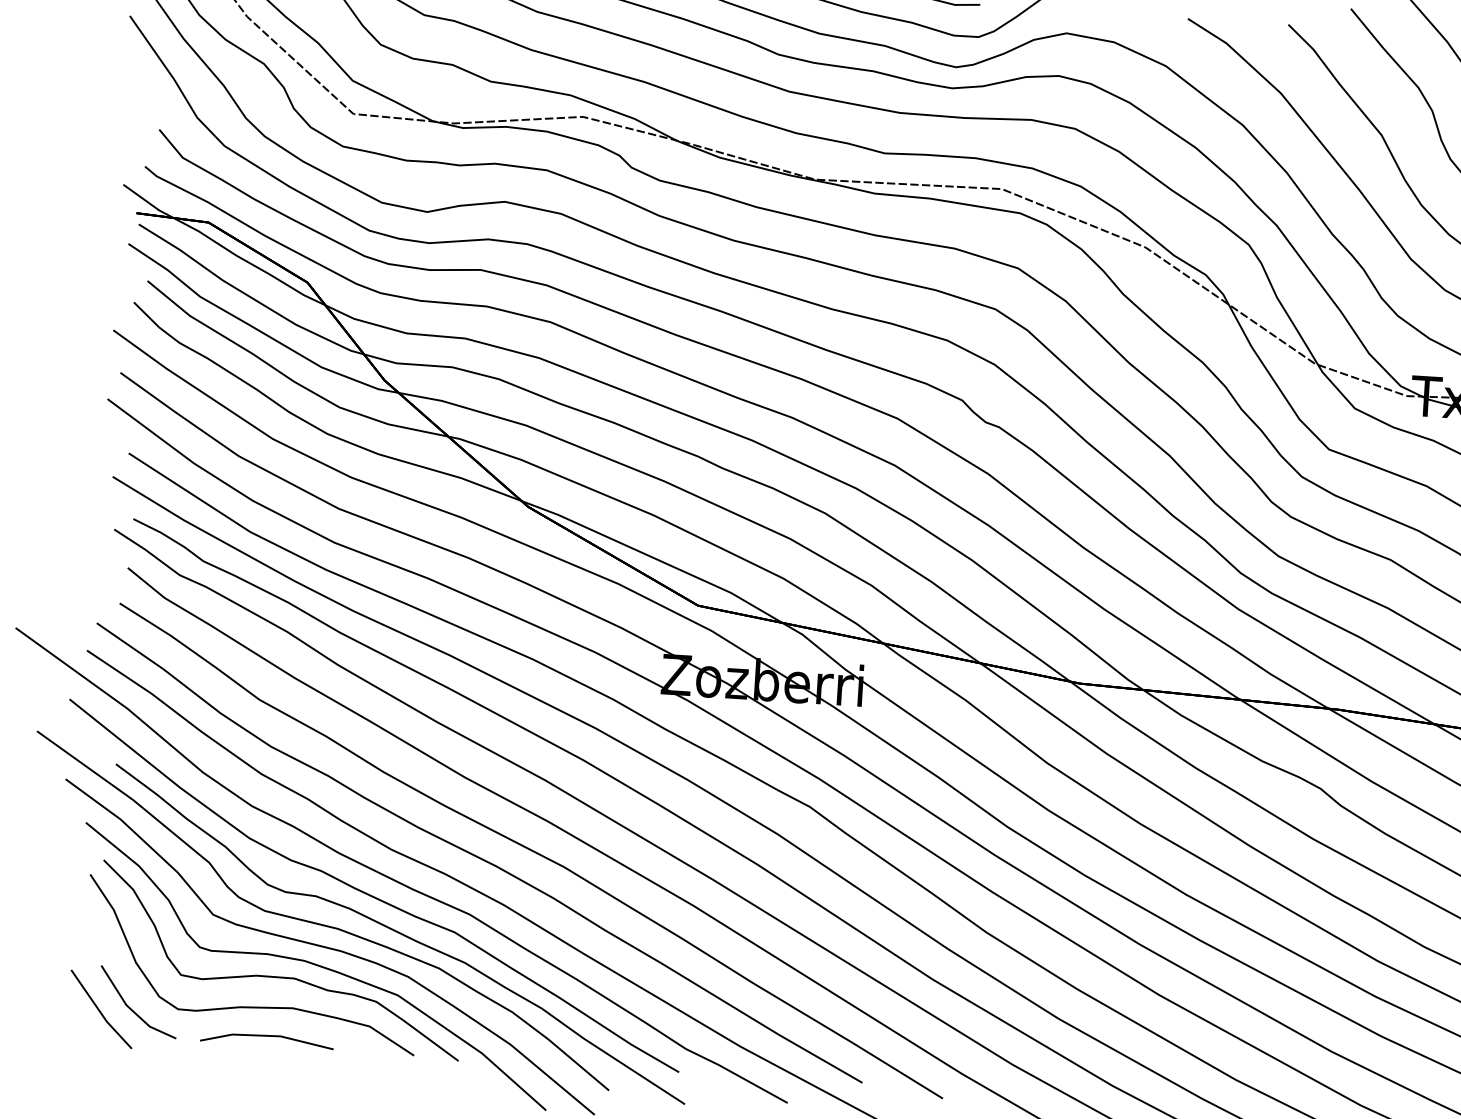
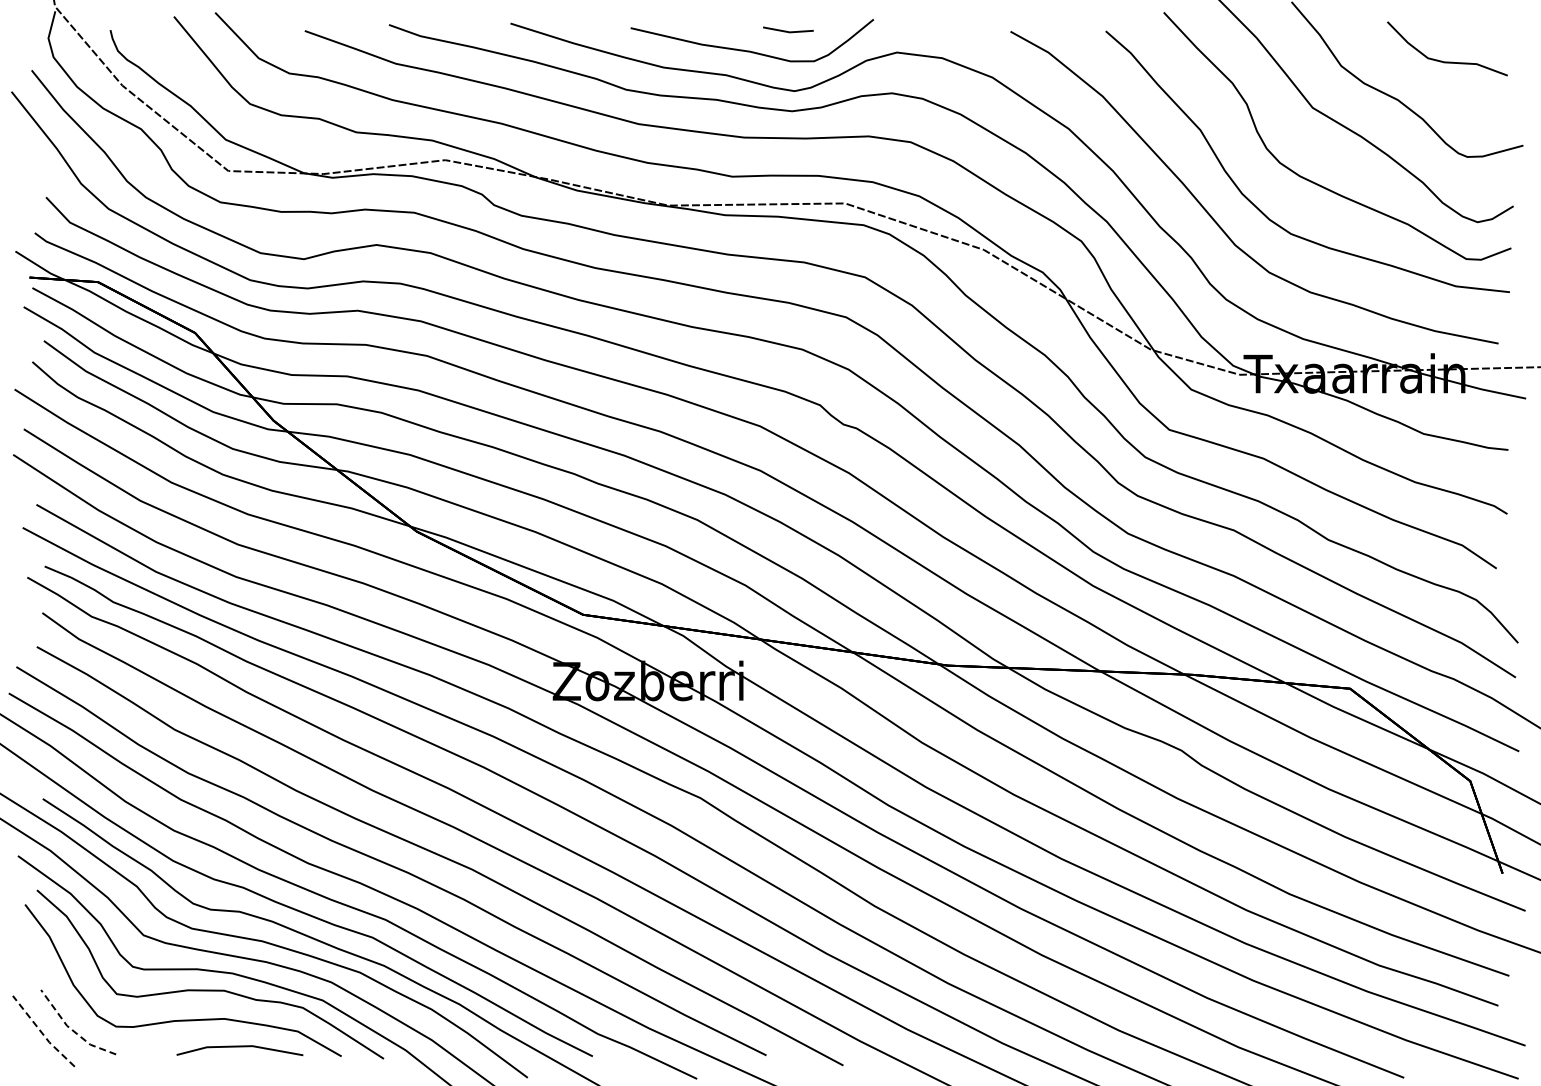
line: (130, 1009) -> (71, 1029), solid -> dashed
line: (100, 1011) -> (42, 1033), solid -> dashed
line: (266, 1036) -> (239, 1047), moved

